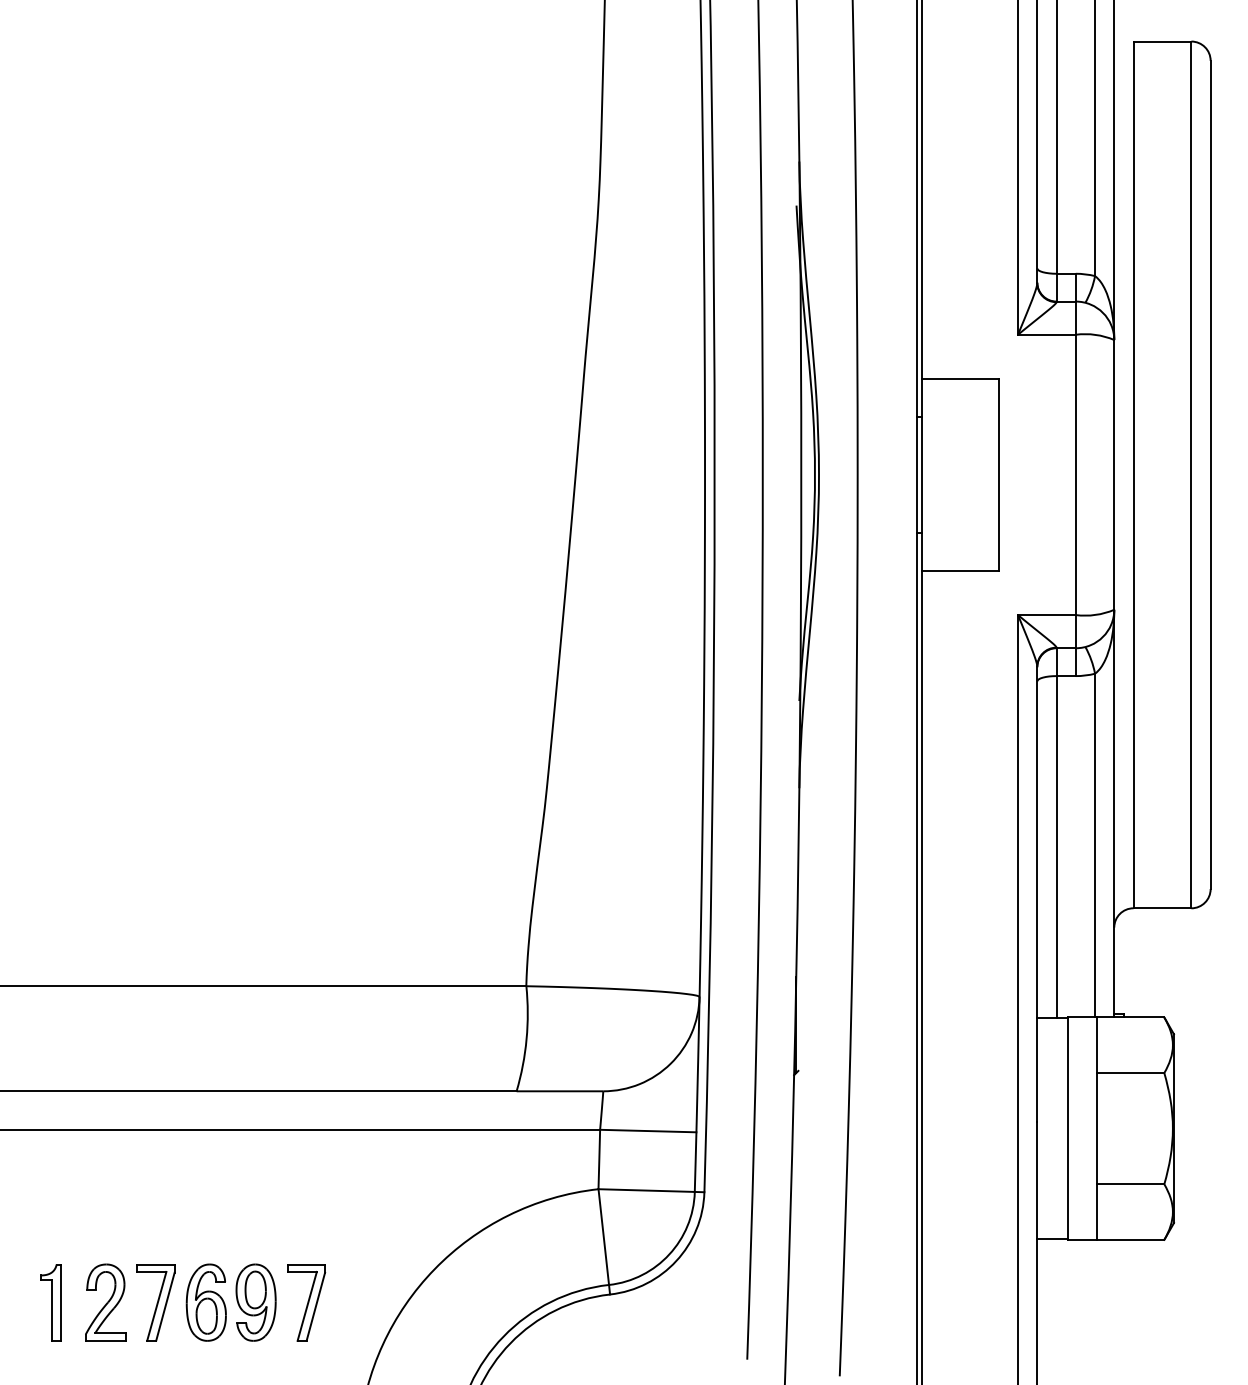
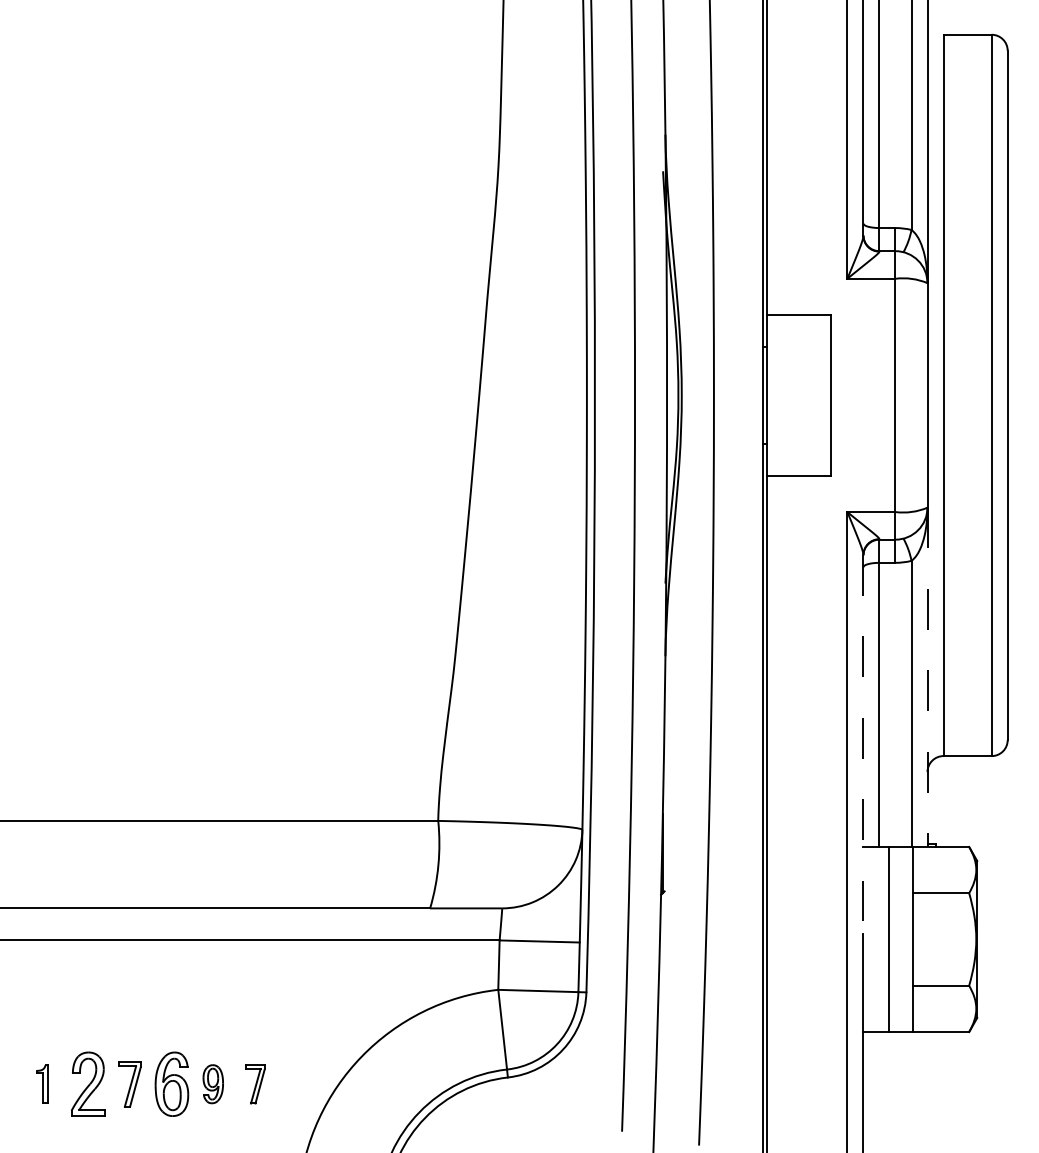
line: (1114, 813) -> (927, 677), solid -> dashed
line: (1037, 894) -> (863, 744), solid -> dashed
part: (50, 1302) -> (42, 1084), size x0.6
part: (155, 1302) -> (129, 1084), size x0.7
part: (255, 1302) -> (212, 1084), size x0.6
part: (306, 1302) -> (255, 1084), size x0.6

